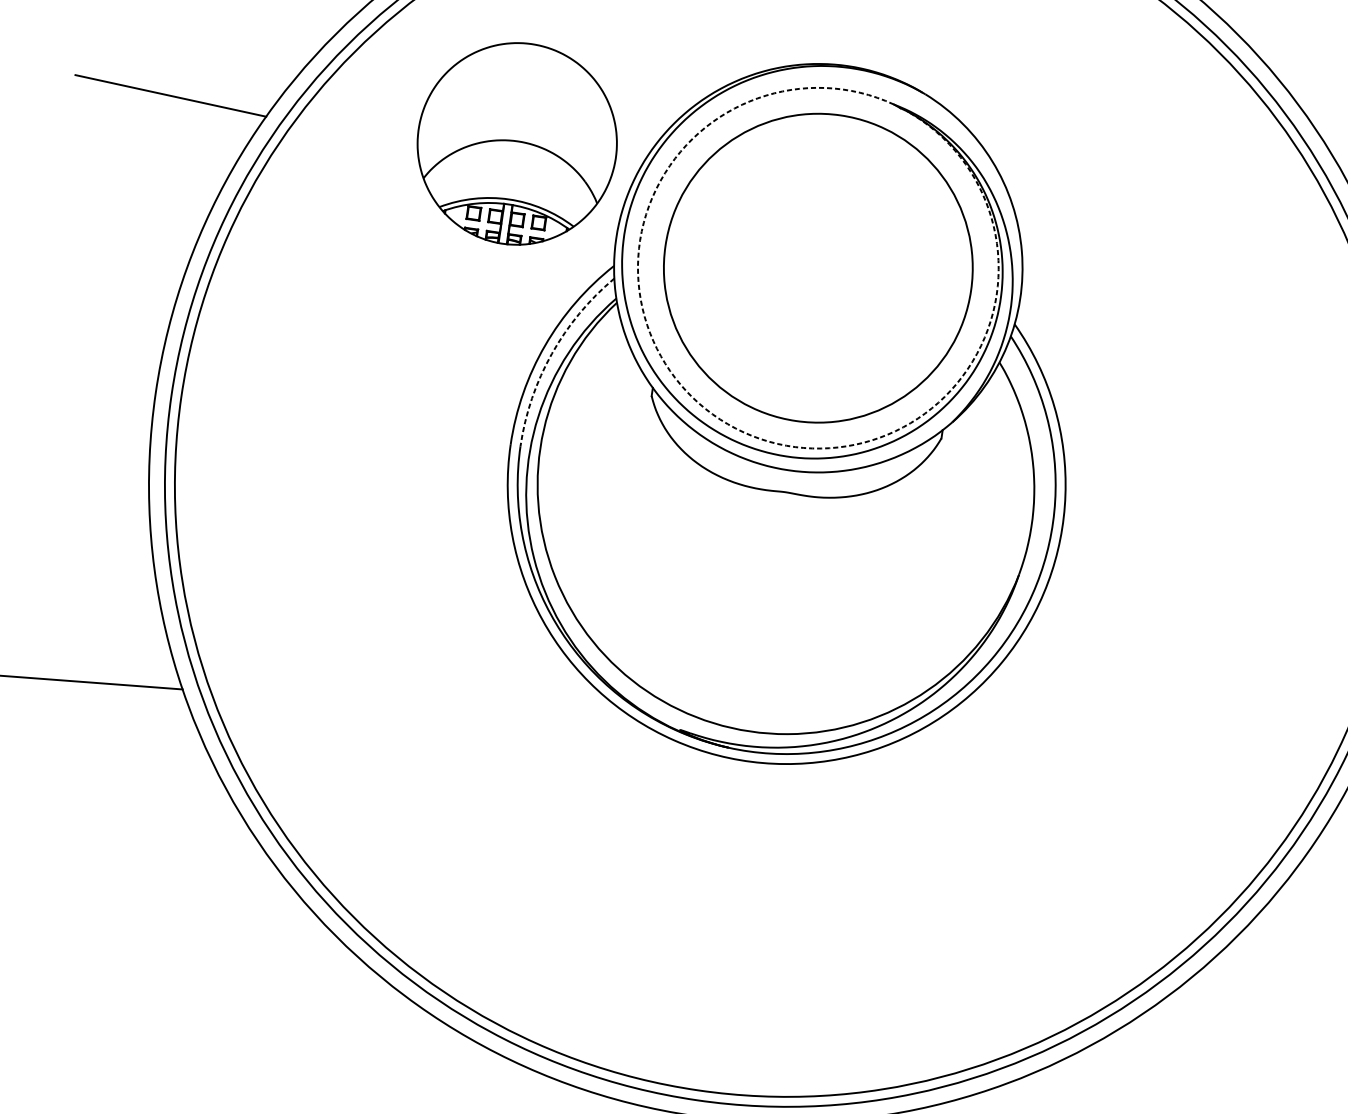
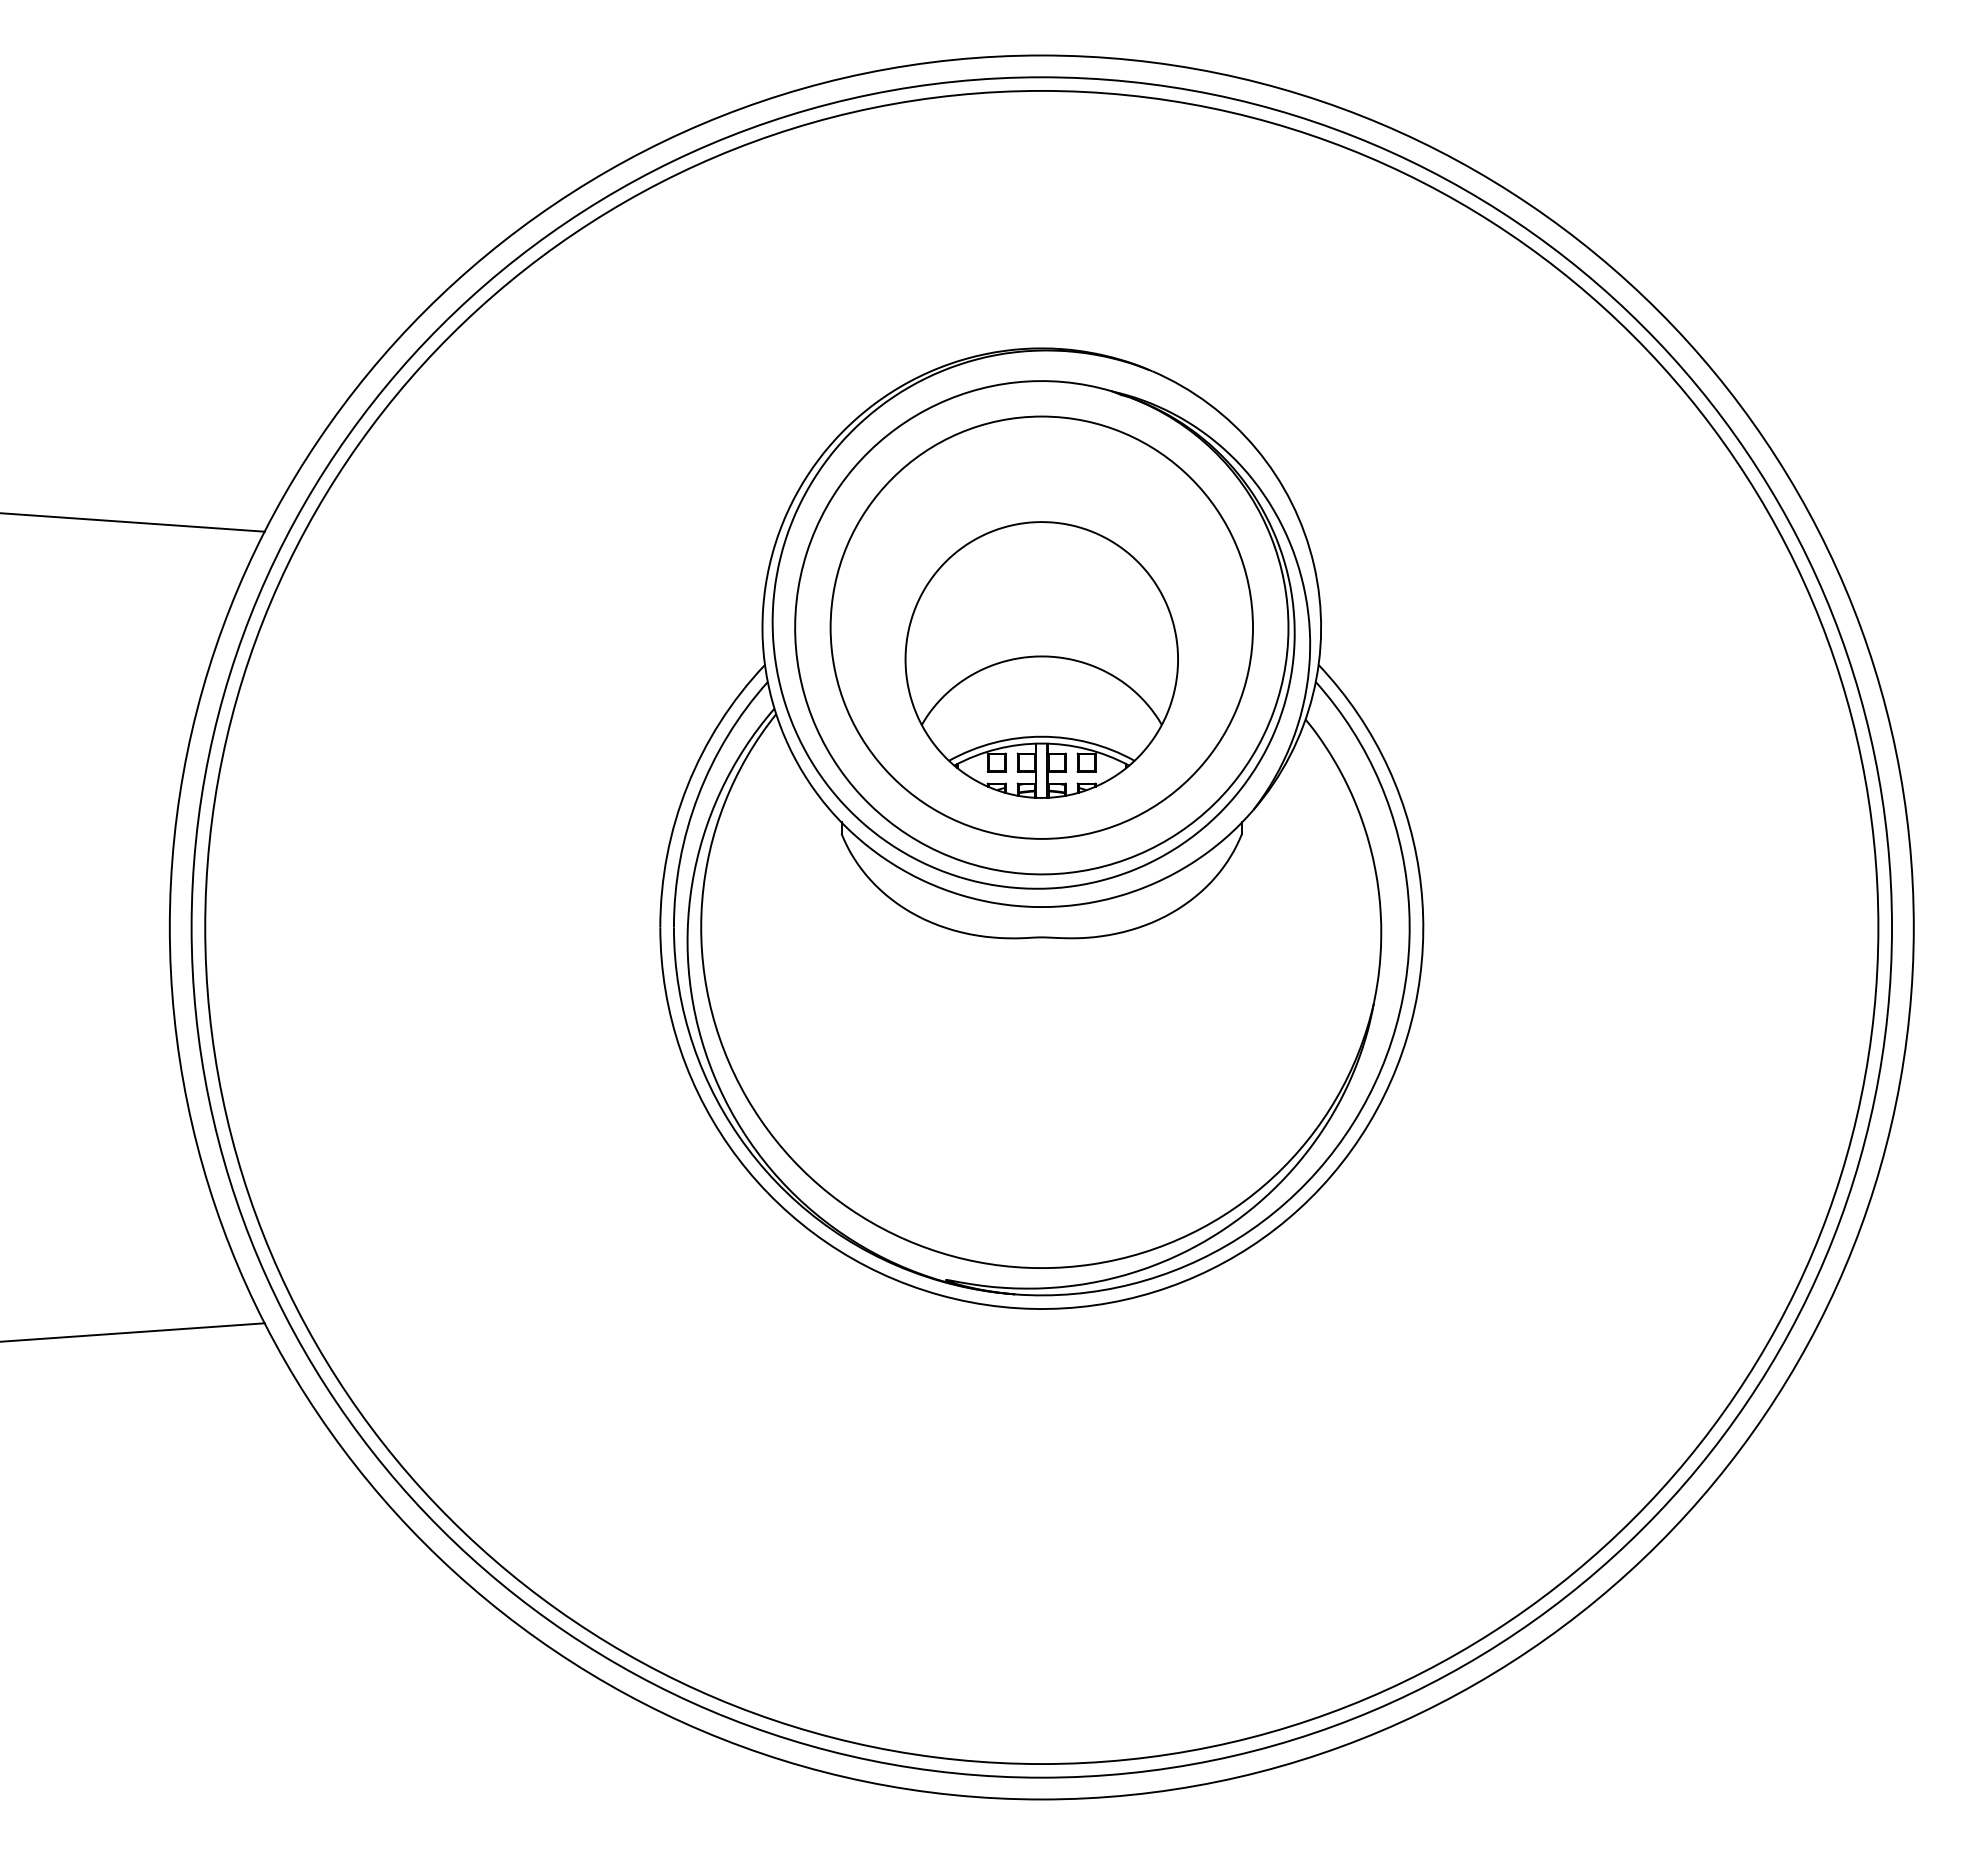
part: (517, 143) -> (1041, 659), moved
arc: (552, 354) -> (698, 796), dashed -> solid
arc: (735, 428) -> (961, 861), dashed -> solid

